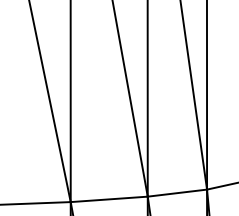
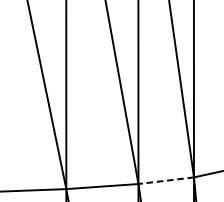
line: (177, 193) -> (166, 181), solid -> dashed

